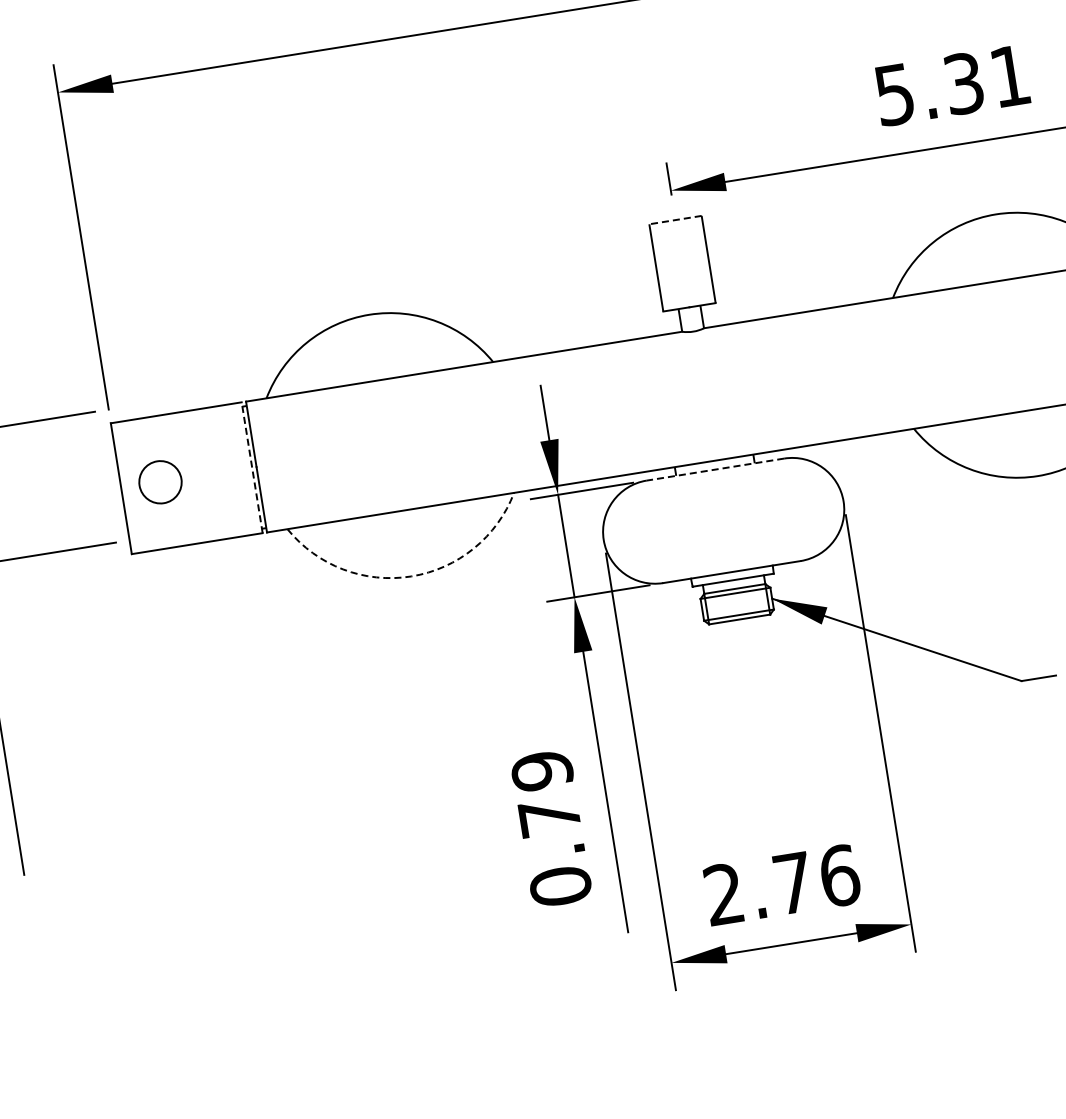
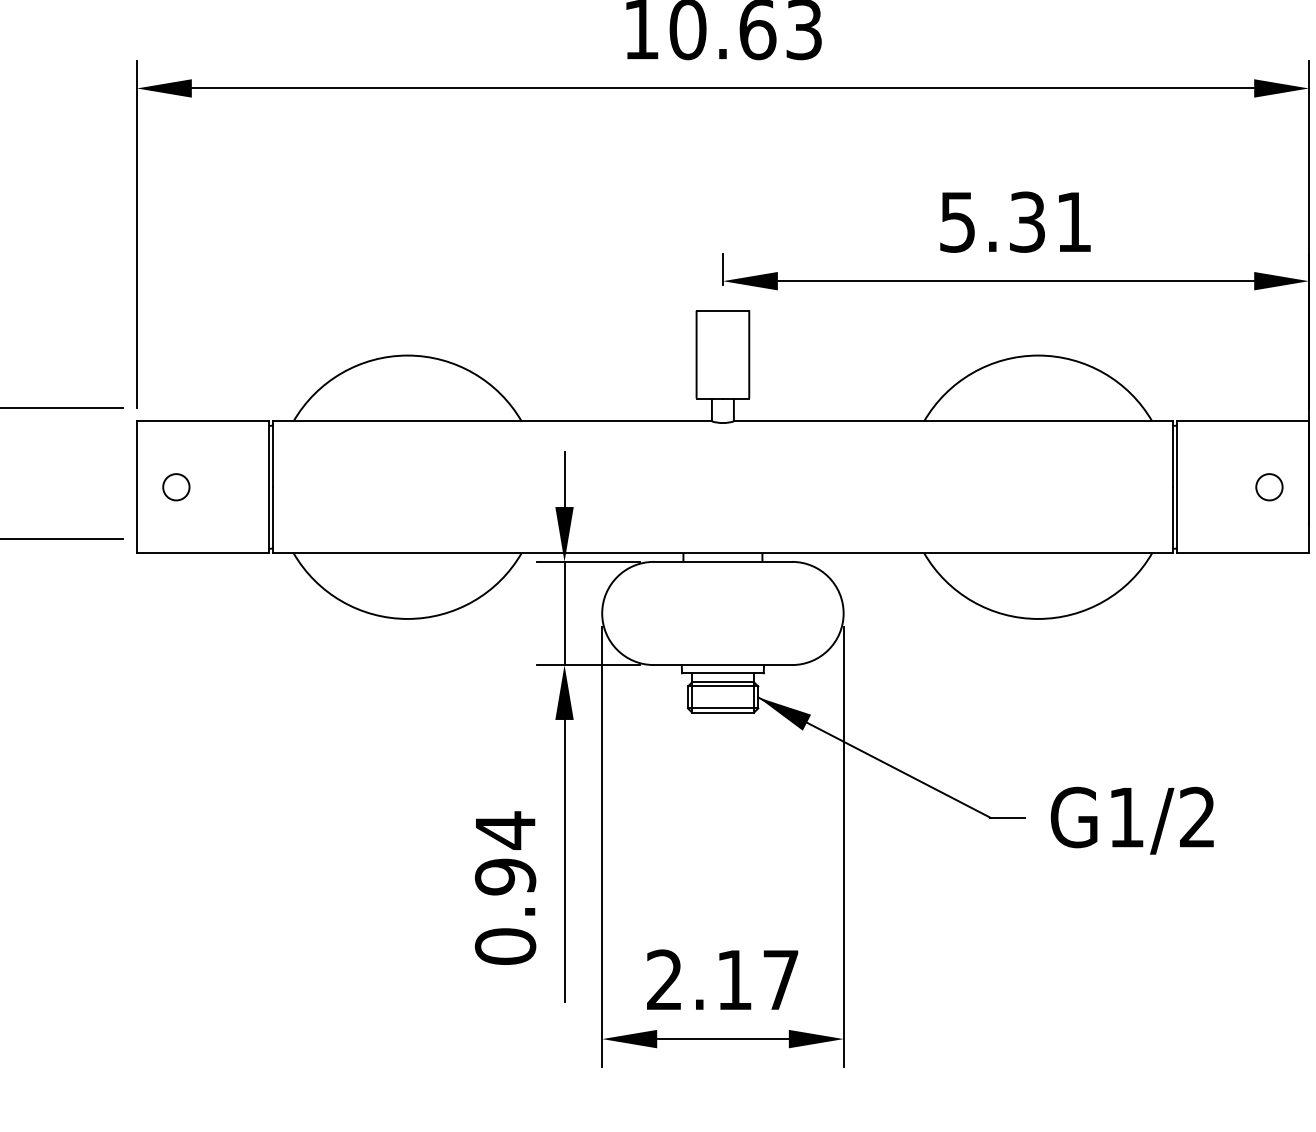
line: (675, 219) -> (722, 310), dashed -> solid
line: (252, 467) -> (268, 487), dashed -> solid
line: (714, 469) -> (722, 561), dashed -> solid
circle: (160, 482) -> (176, 487), size x0.62
arc: (411, 576) -> (407, 618), dashed -> solid
text: (545, 793) -> (505, 853), 0.79 -> 0.94
text: (817, 878) -> (758, 979), 2.76 -> 2.17

